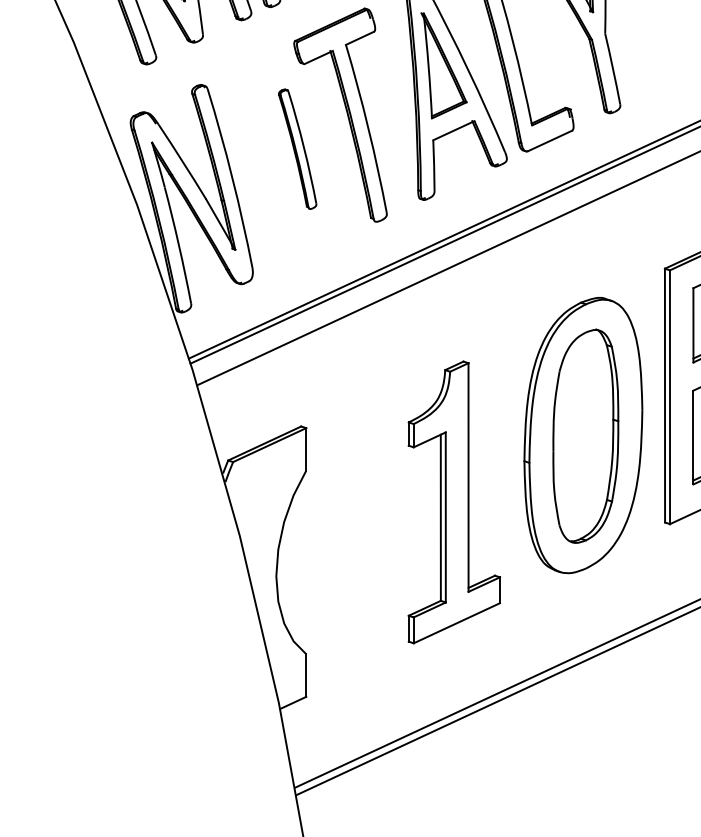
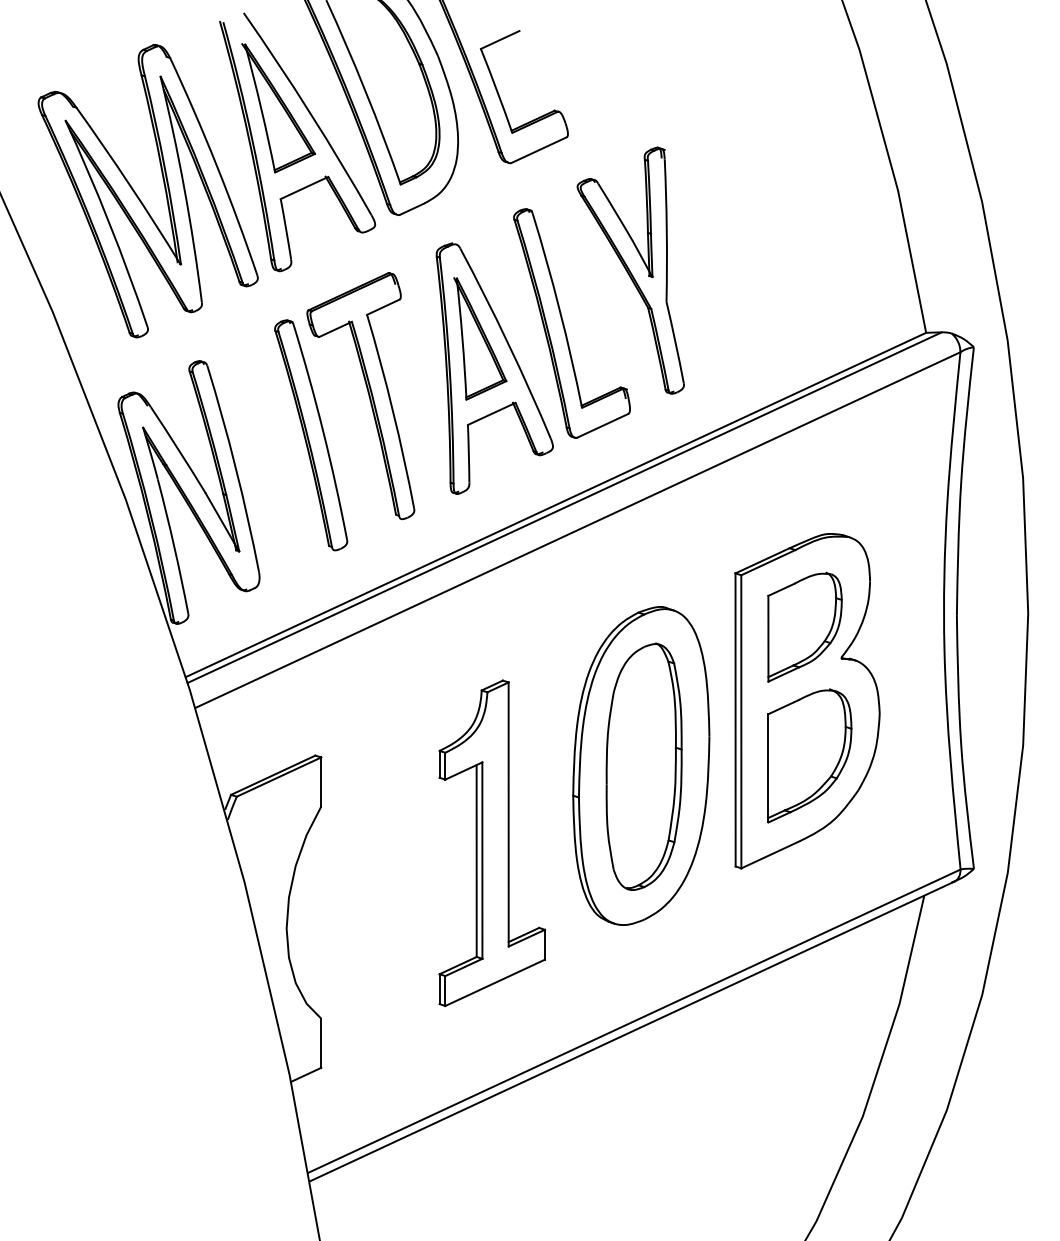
part: (297, 149) -> (311, 435), size x1.67

